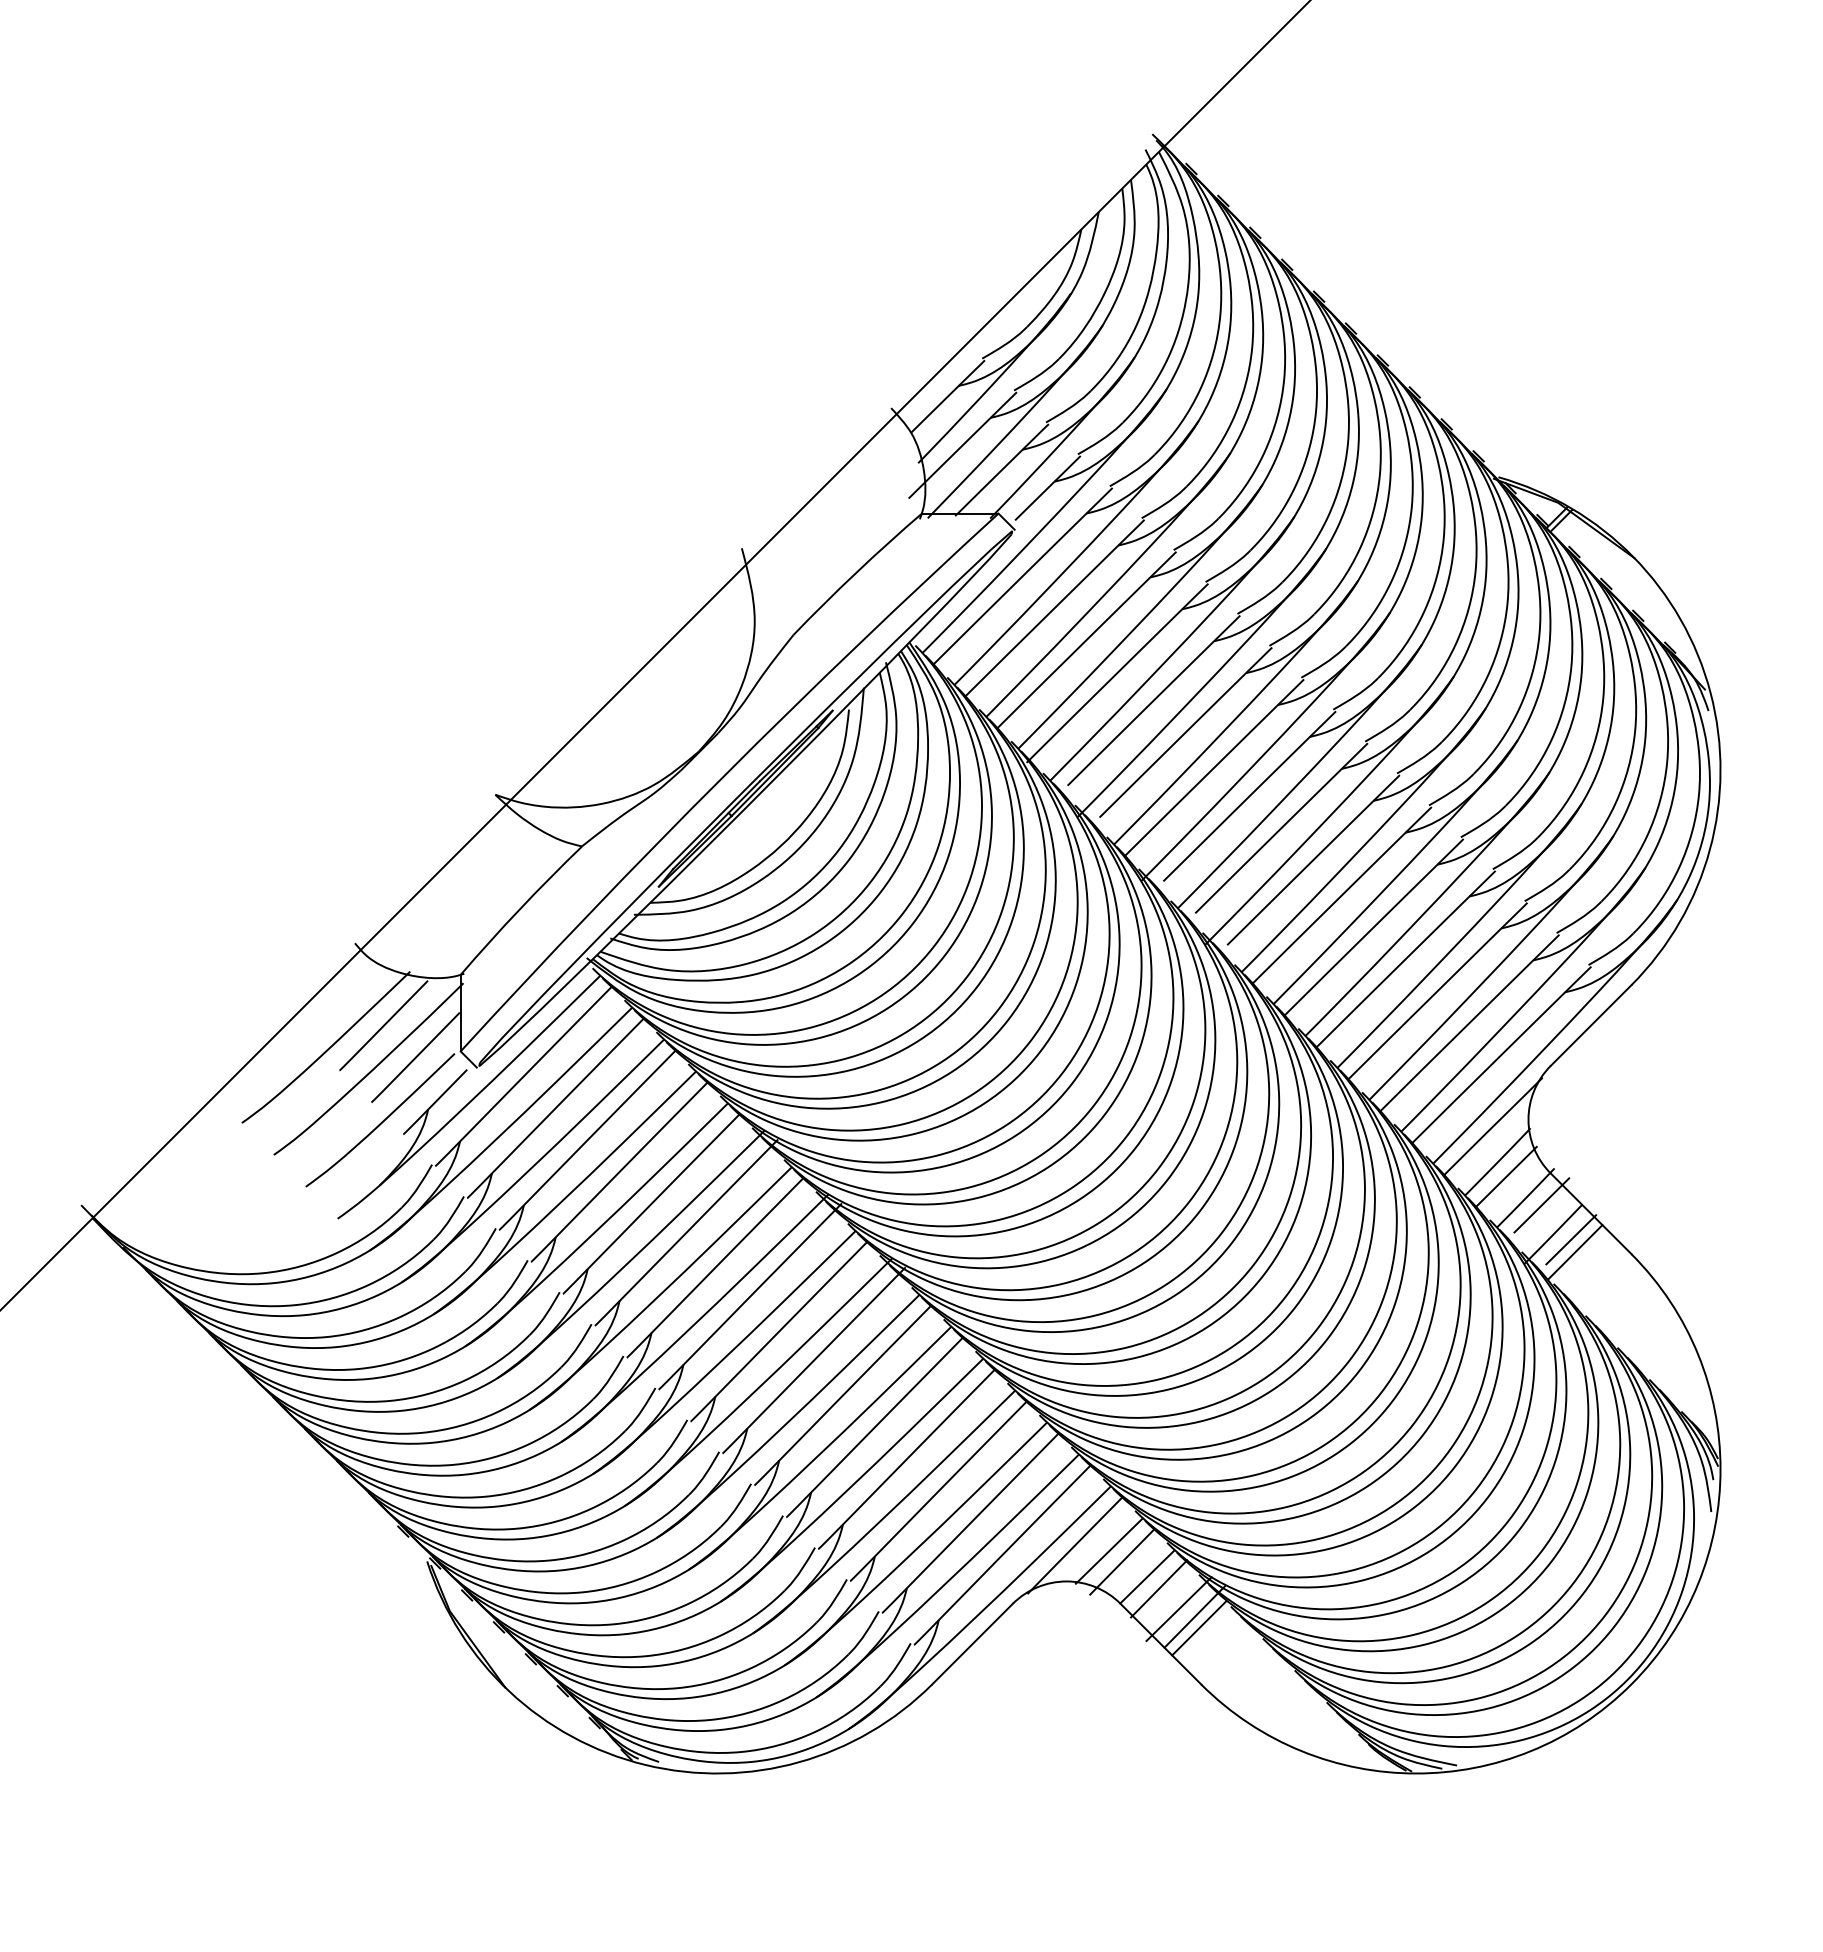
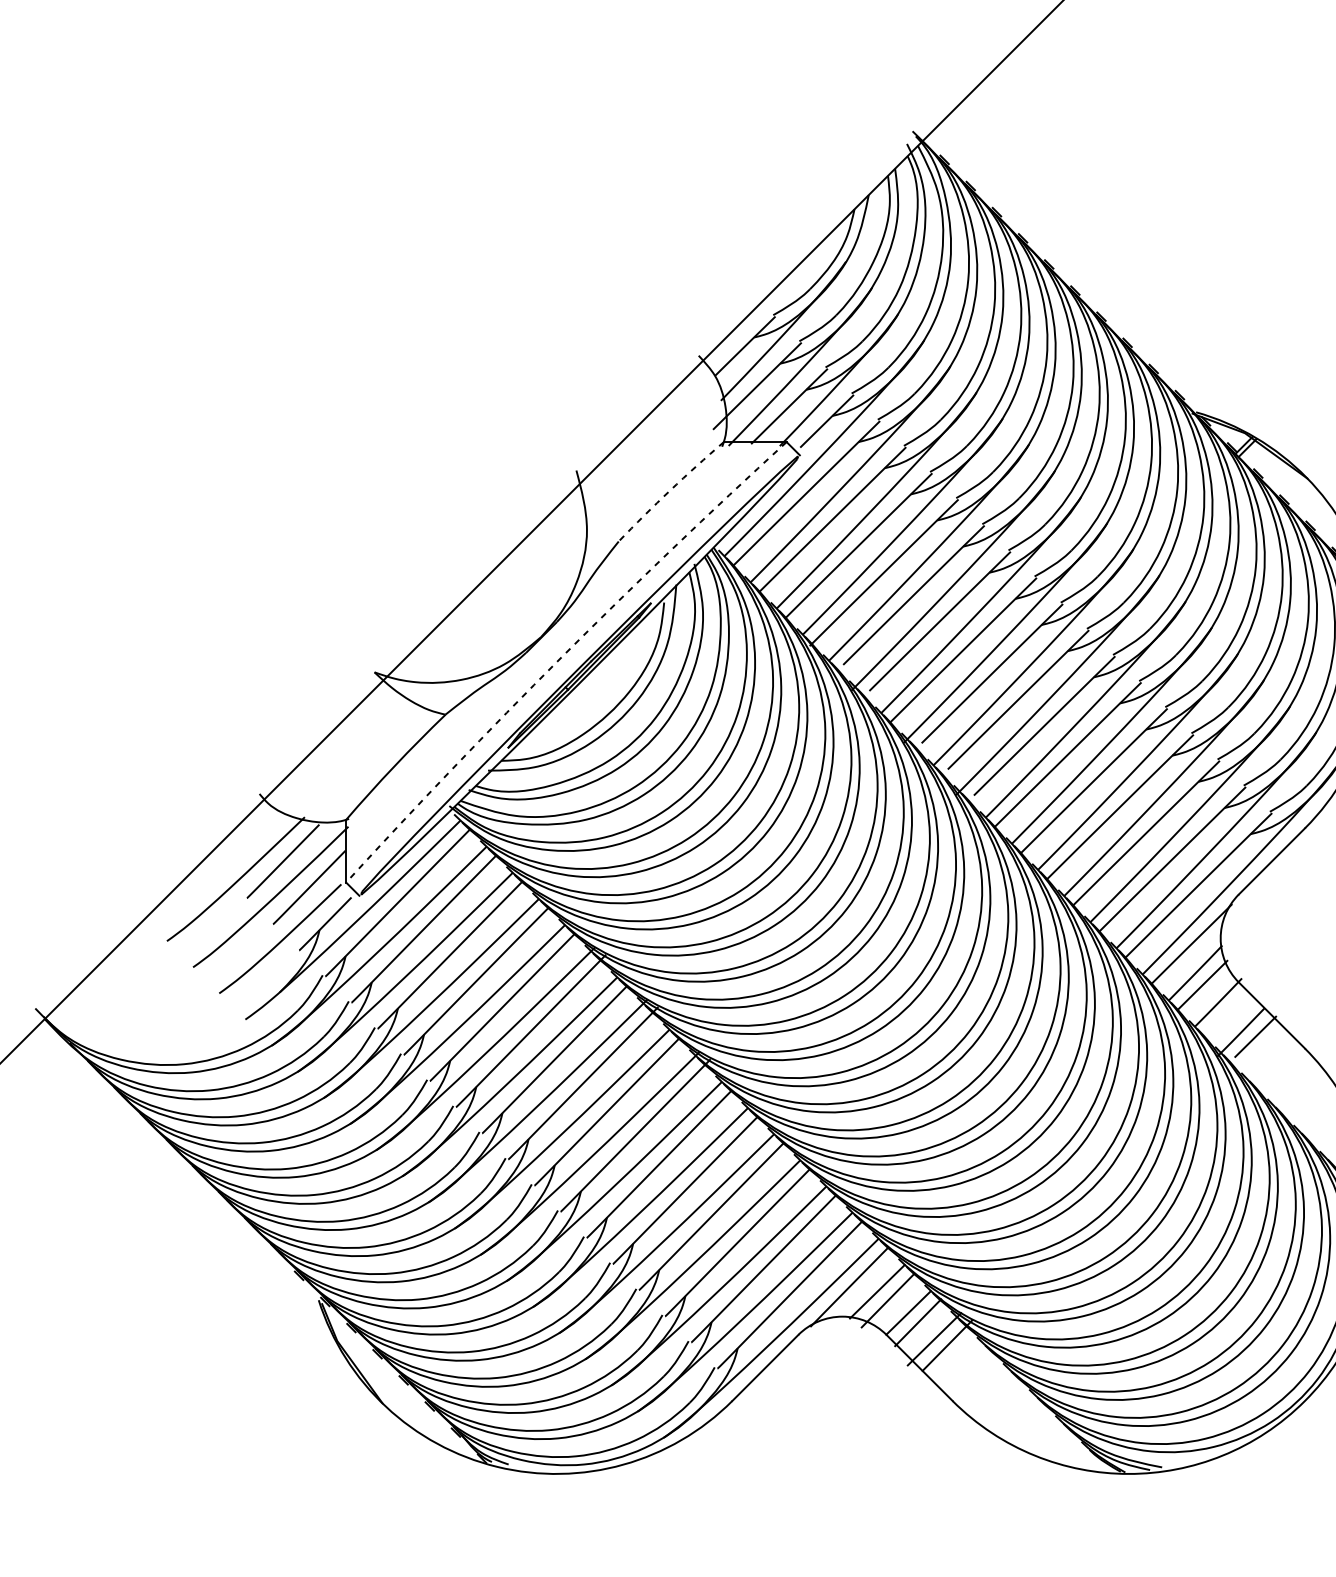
arc: (856, 572) -> (670, 490), solid -> dashed
arc: (723, 776) -> (561, 657), solid -> dashed
line: (1541, 1205) -> (1231, 1008), removed
line: (1575, 1251) -> (1259, 1046), removed
line: (1198, 1628) -> (950, 1355), removed

